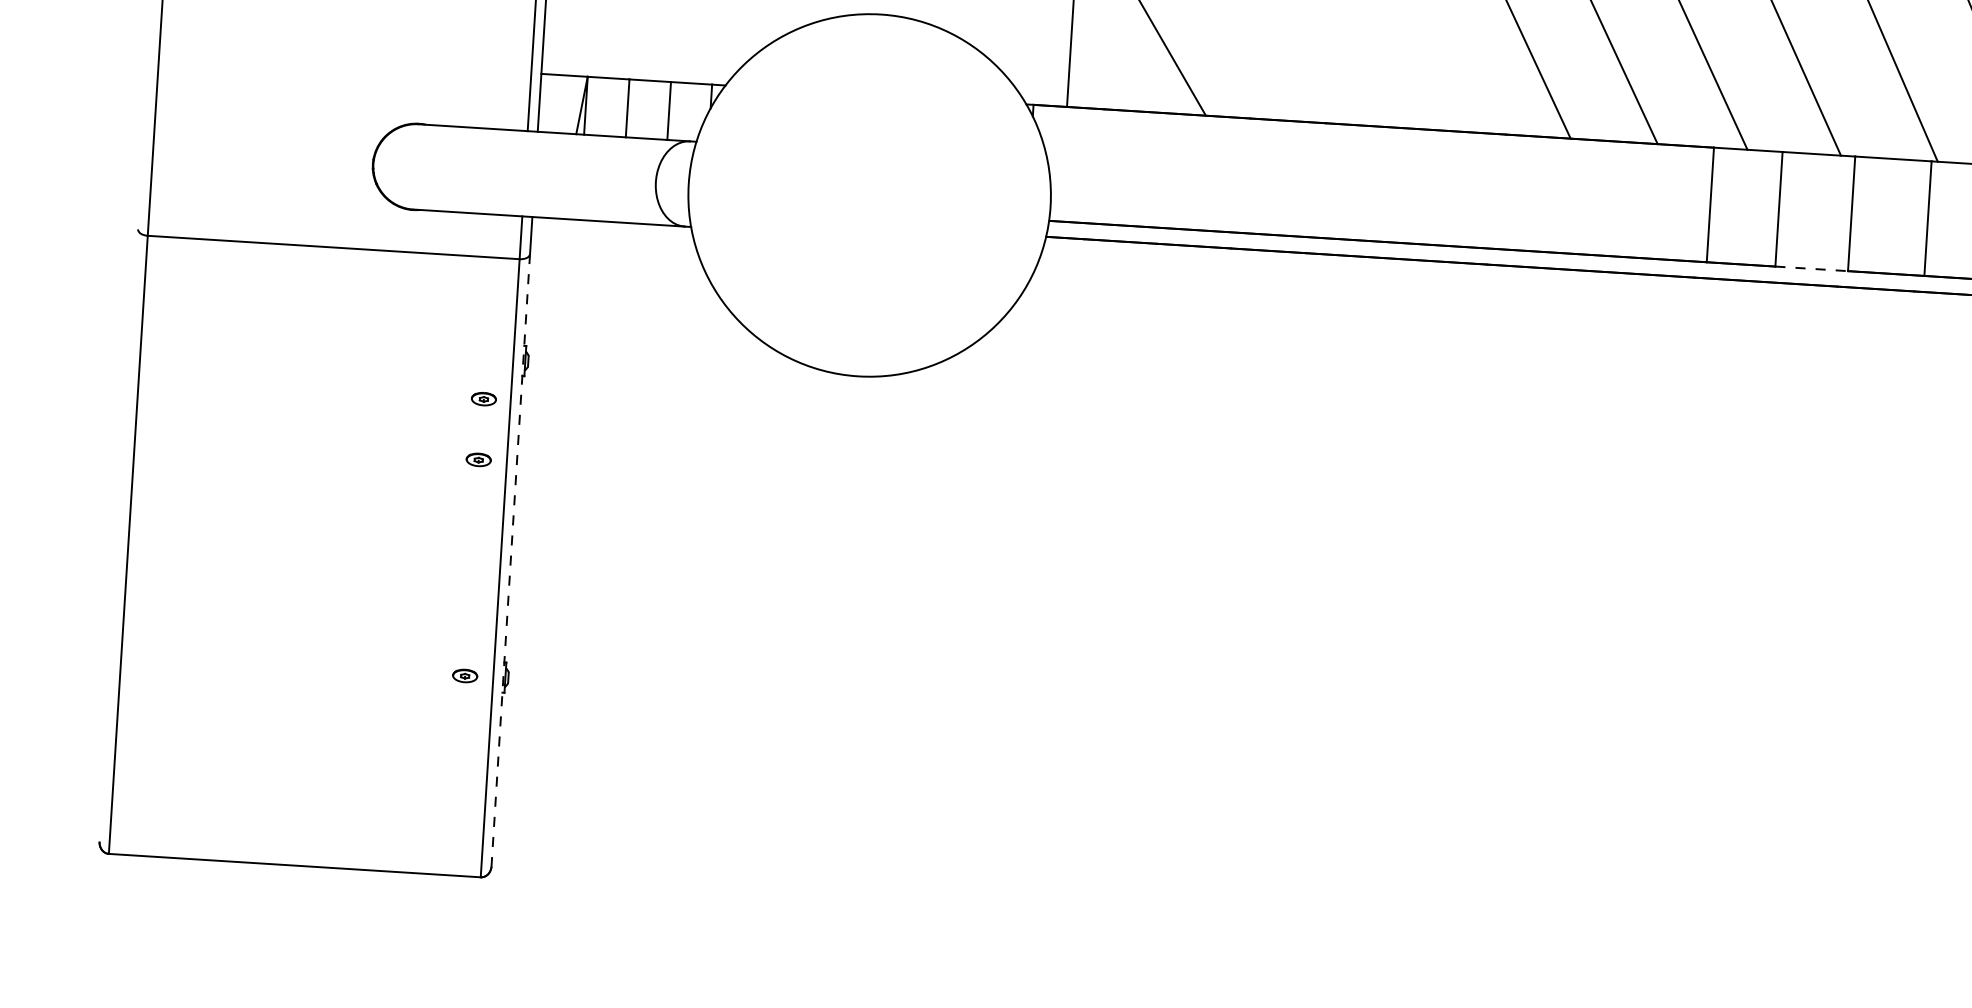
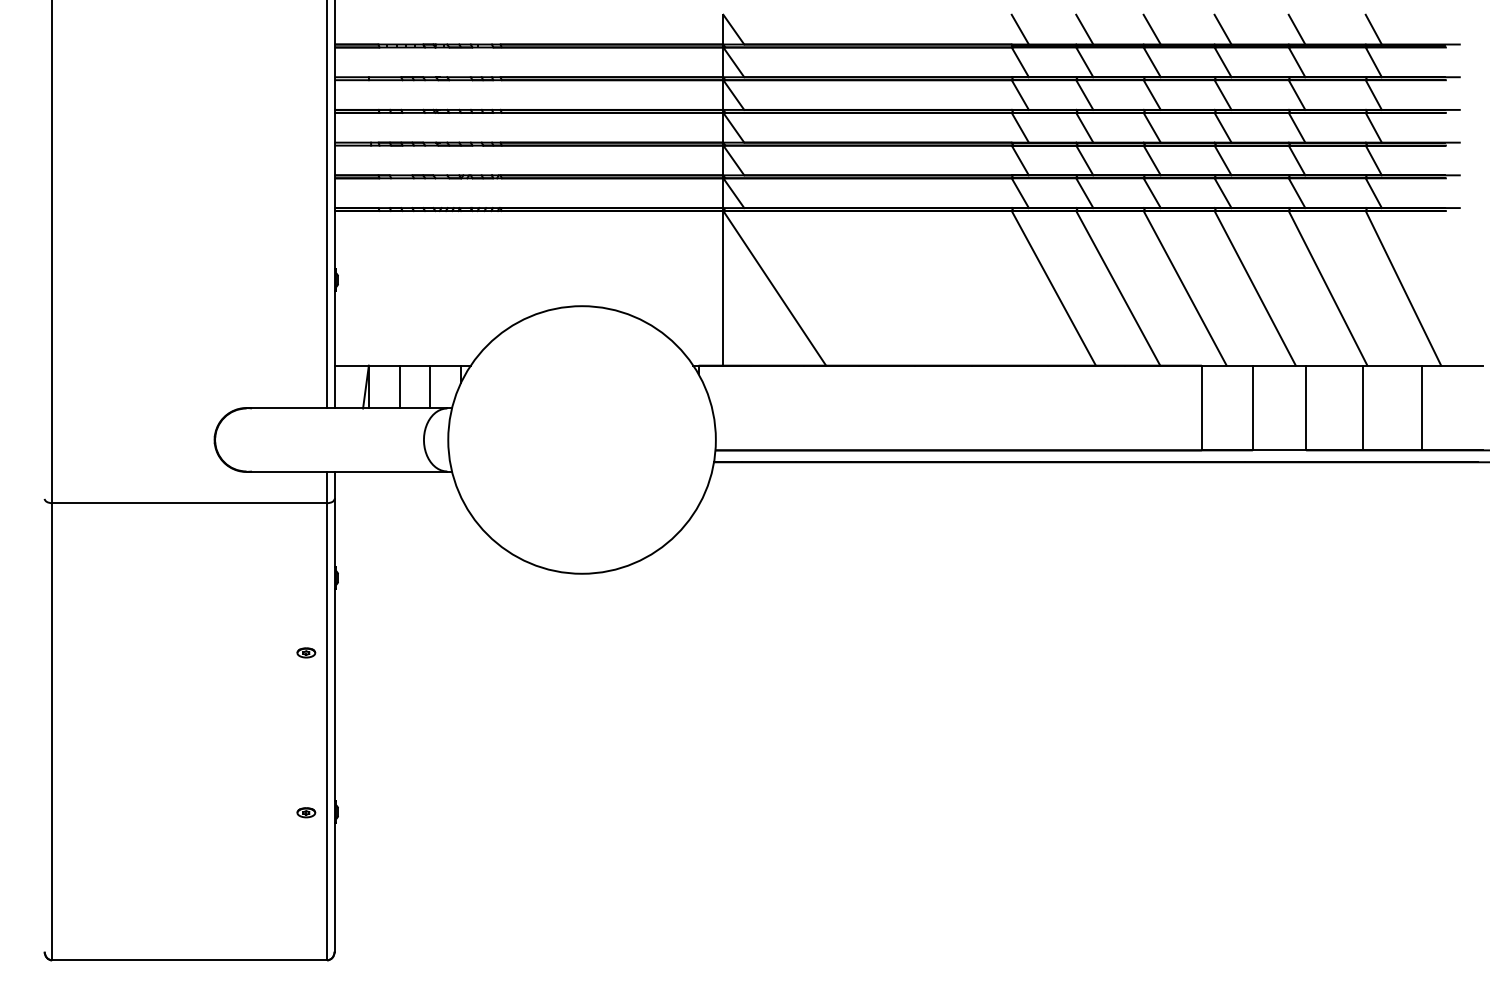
line: (1811, 268) -> (1279, 450), dashed -> solid
part: (484, 398) -> (307, 607), removed
line: (510, 560) -> (334, 725), dashed -> solid

